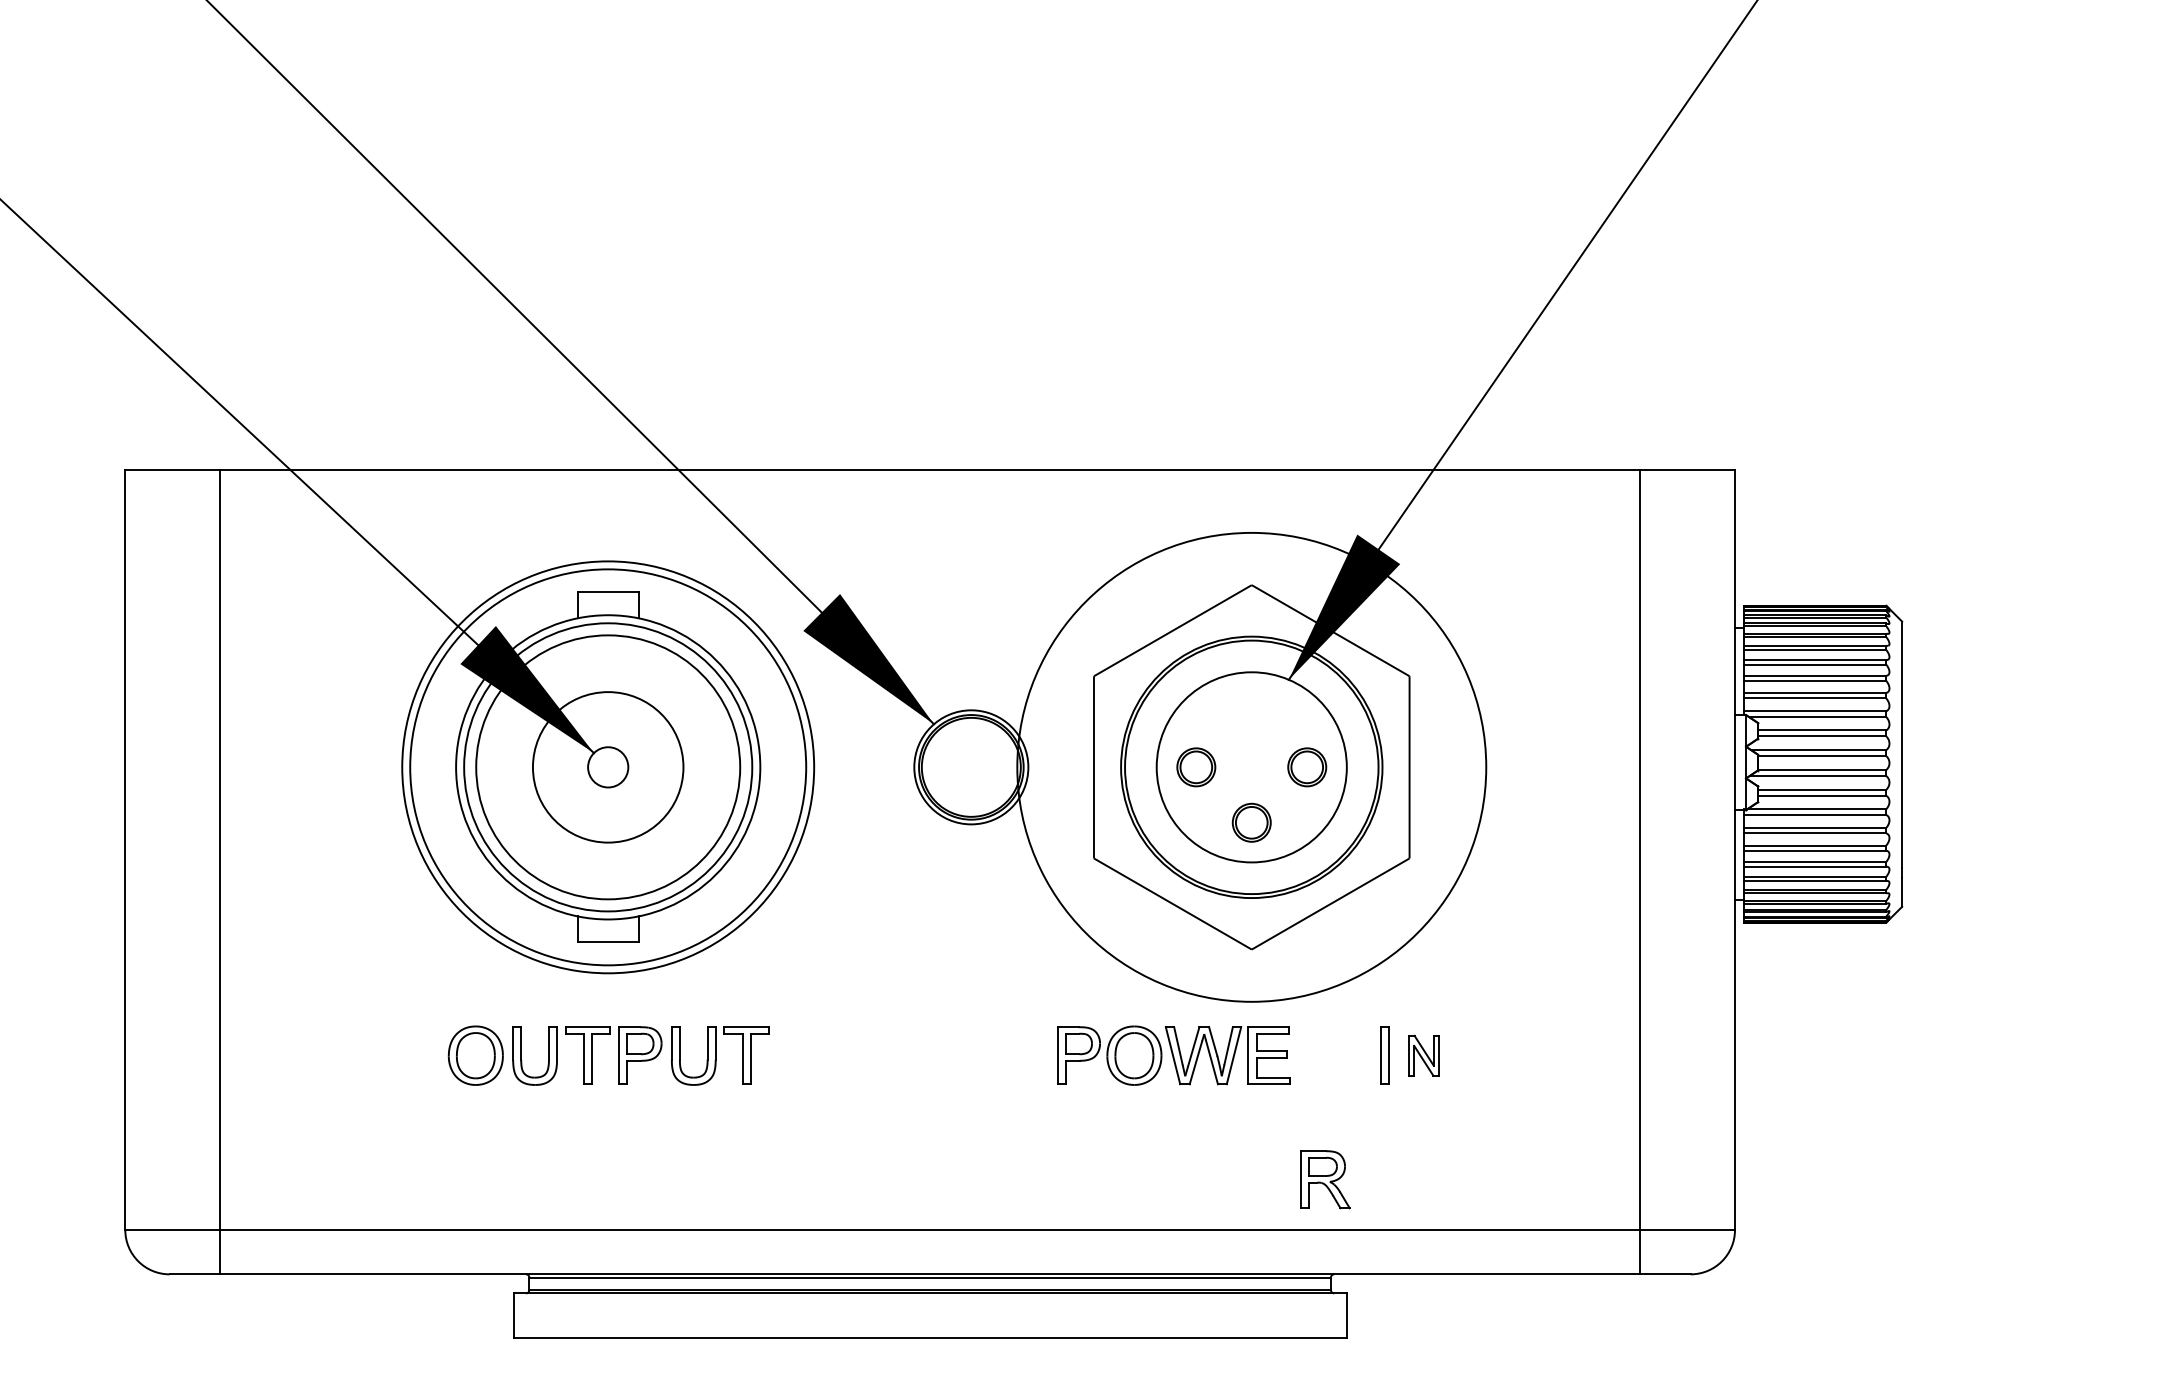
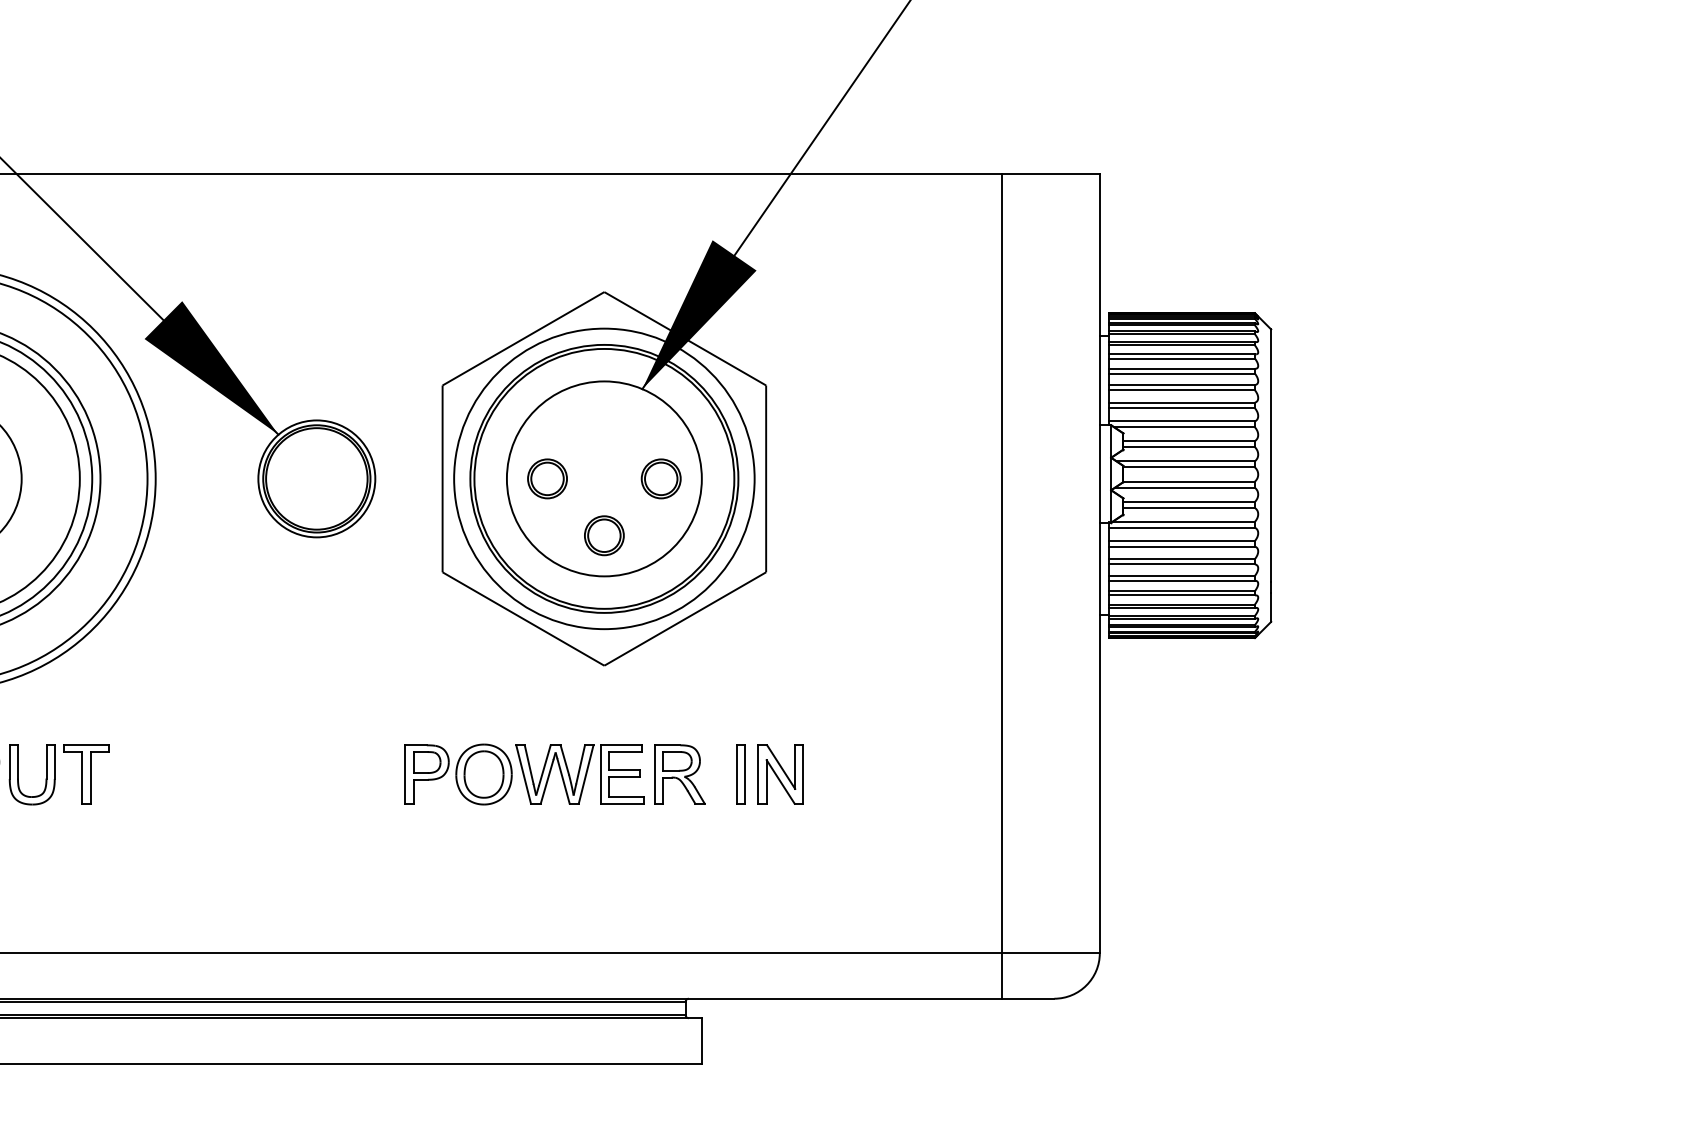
circle: (1251, 766) -> (604, 478), size x0.62
part: (1423, 1055) -> (780, 774), size x1.43
part: (1325, 1179) -> (679, 774), moved

